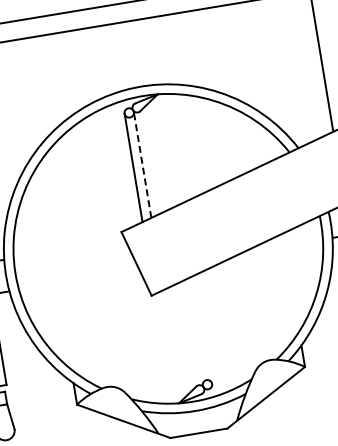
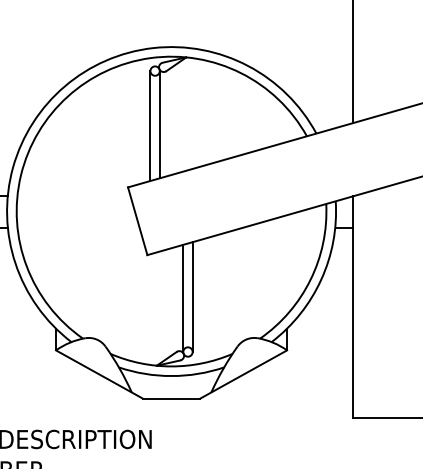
line: (142, 164) -> (159, 124), dashed -> solid
line: (203, 330) -> (192, 297), added
line: (194, 332) -> (183, 298), added

